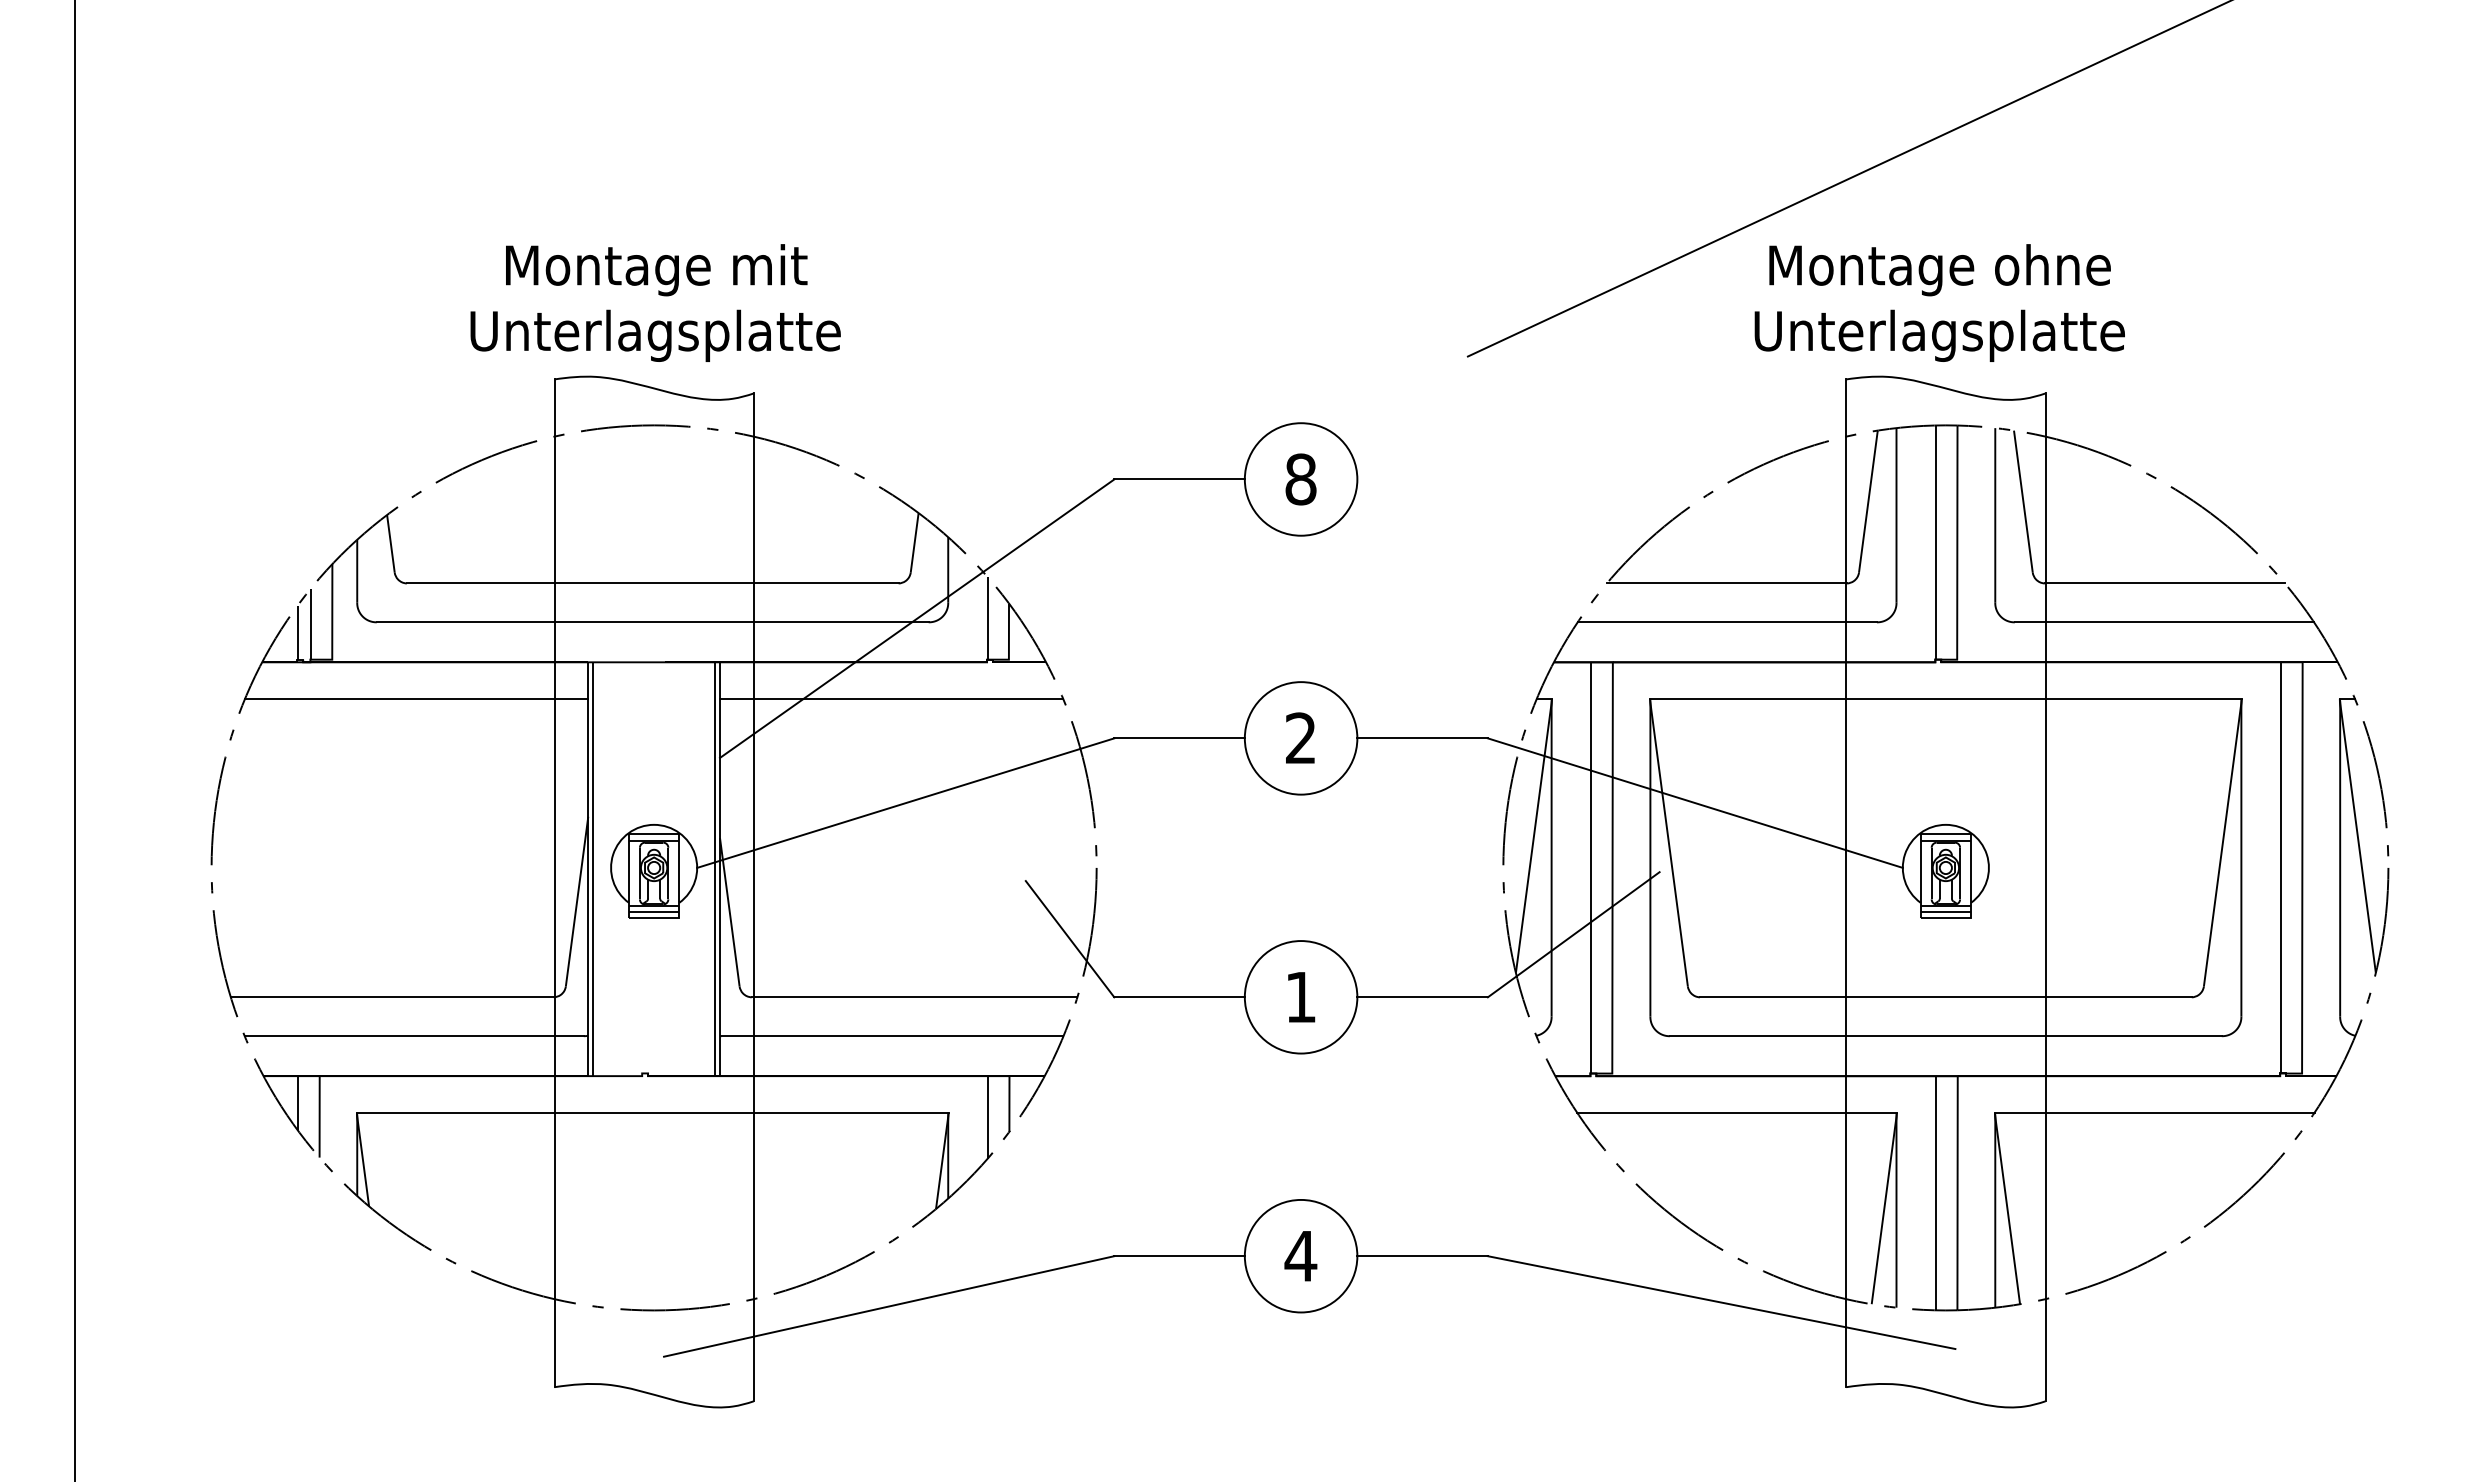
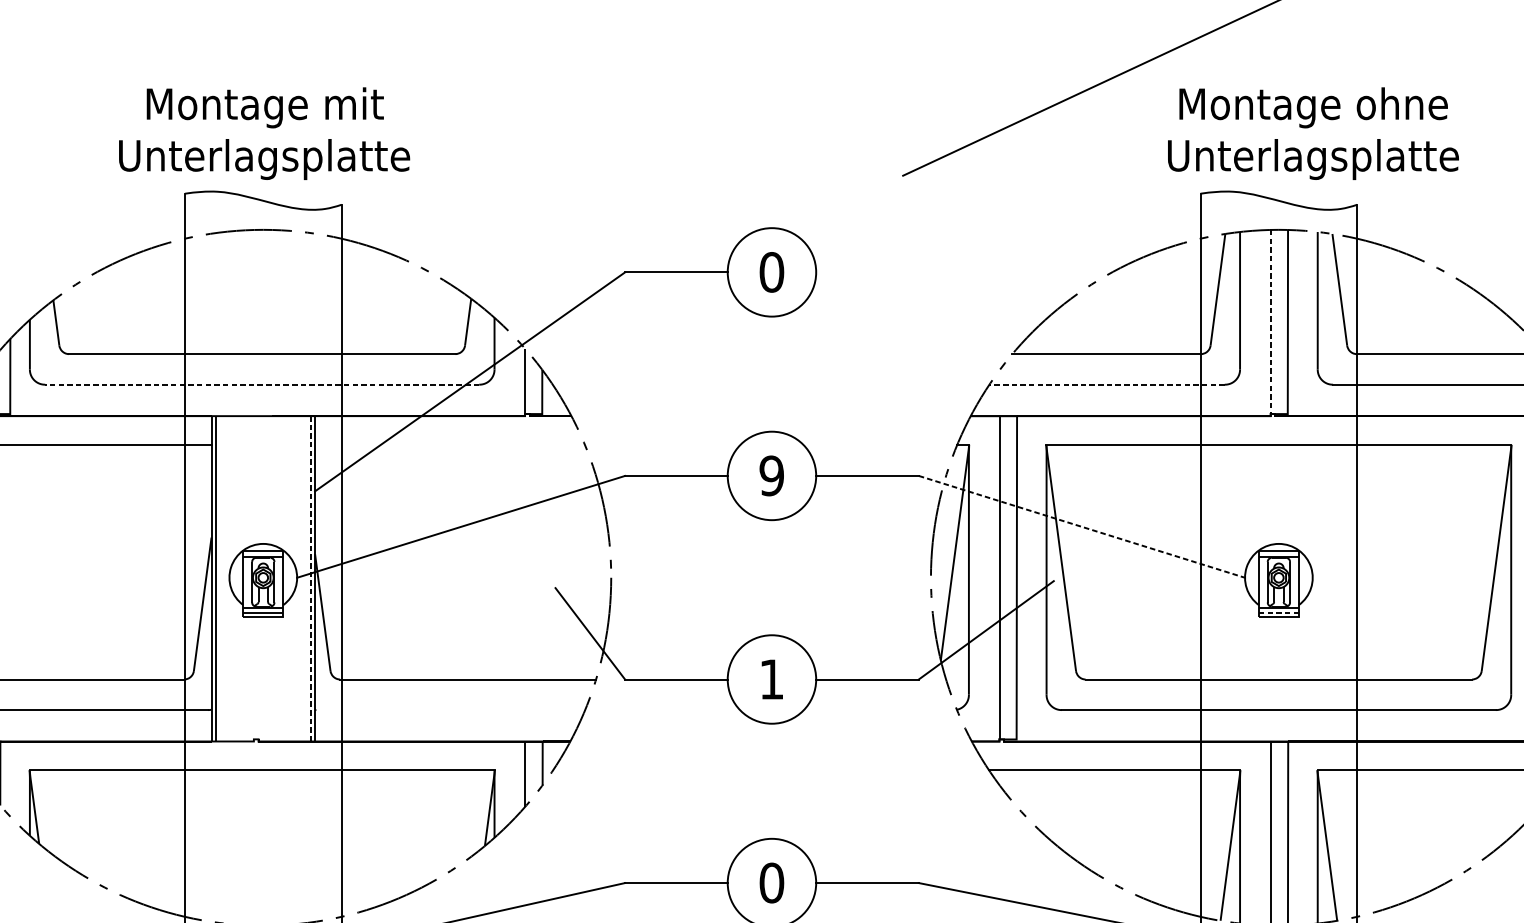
text: (1939, 302) -> (1313, 133), moved
text: (1300, 479) -> (771, 272), 8 -> 0
line: (1935, 543) -> (1270, 322), solid -> dashed
line: (652, 622) -> (262, 384), solid -> dashed
line: (1727, 622) -> (1107, 384), solid -> dashed
line: (891, 698) -> (449, 444), removed
text: (1300, 738) -> (771, 476), 2 -> 9
line: (1695, 803) -> (1082, 527), solid -> dashed
line: (714, 869) -> (310, 579), solid -> dashed
line: (1946, 912) -> (1279, 612), solid -> dashed
line: (892, 1036) -> (450, 710), removed
text: (1300, 1256) -> (771, 883), 4 -> 0

